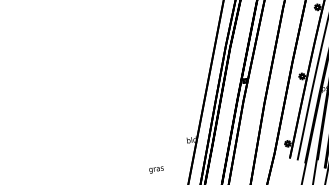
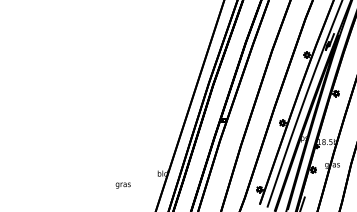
text: (155, 170) -> (122, 185), moved

